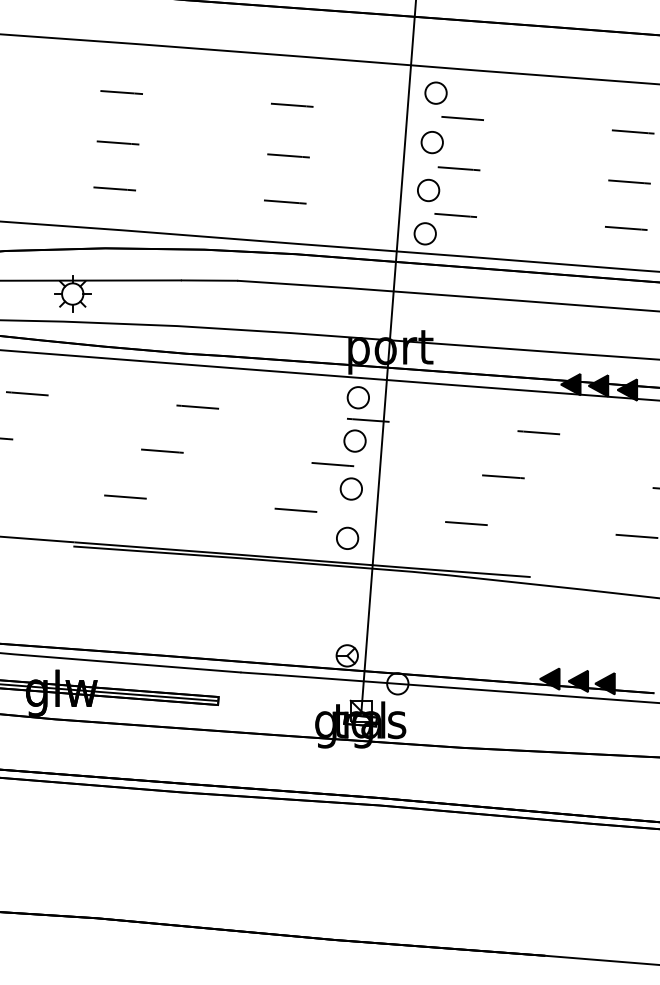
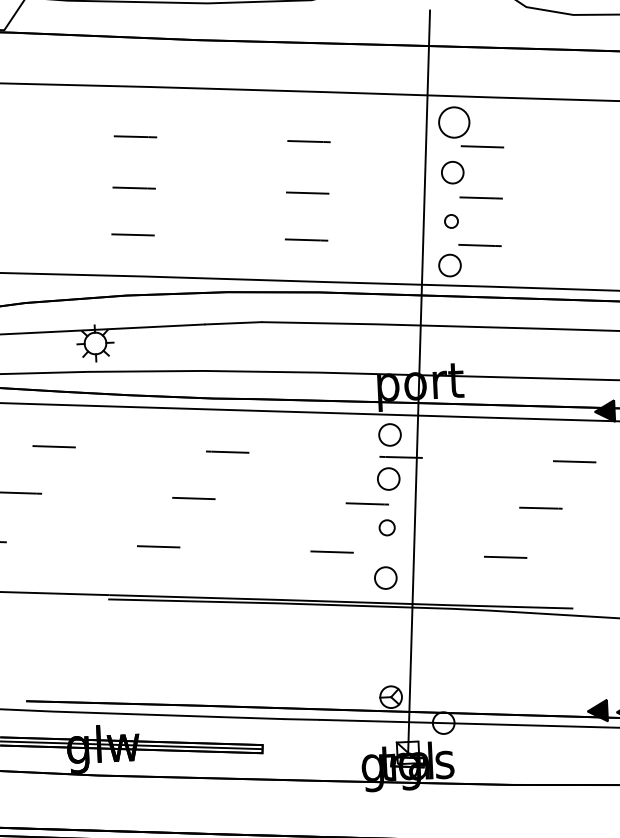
part: (435, 92) -> (453, 121), size x1.4
part: (428, 190) -> (451, 221), size x0.6
part: (350, 488) -> (386, 527), size x0.7

